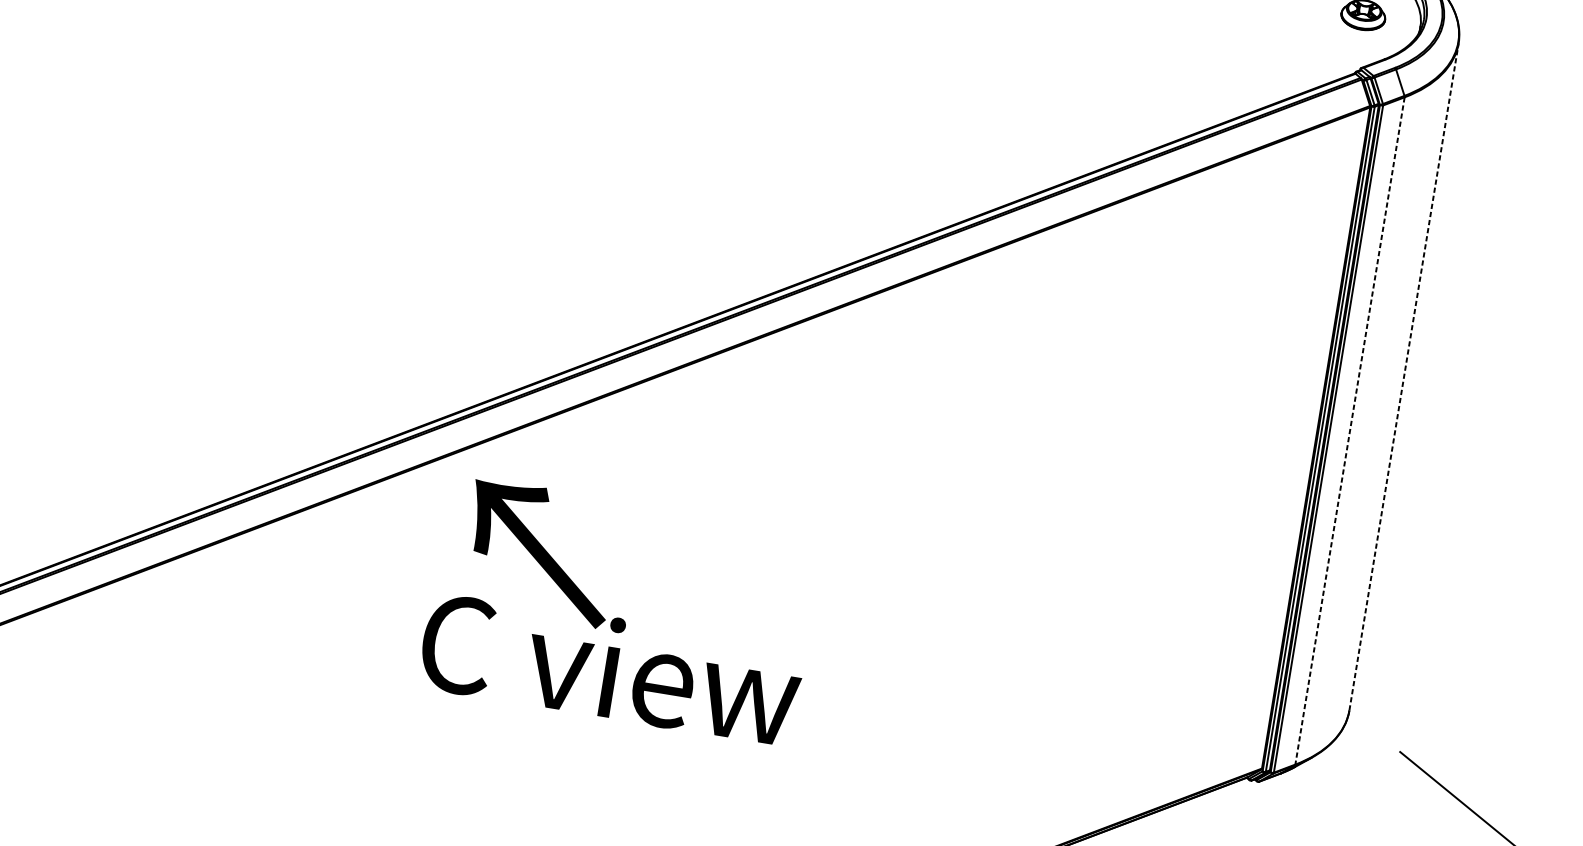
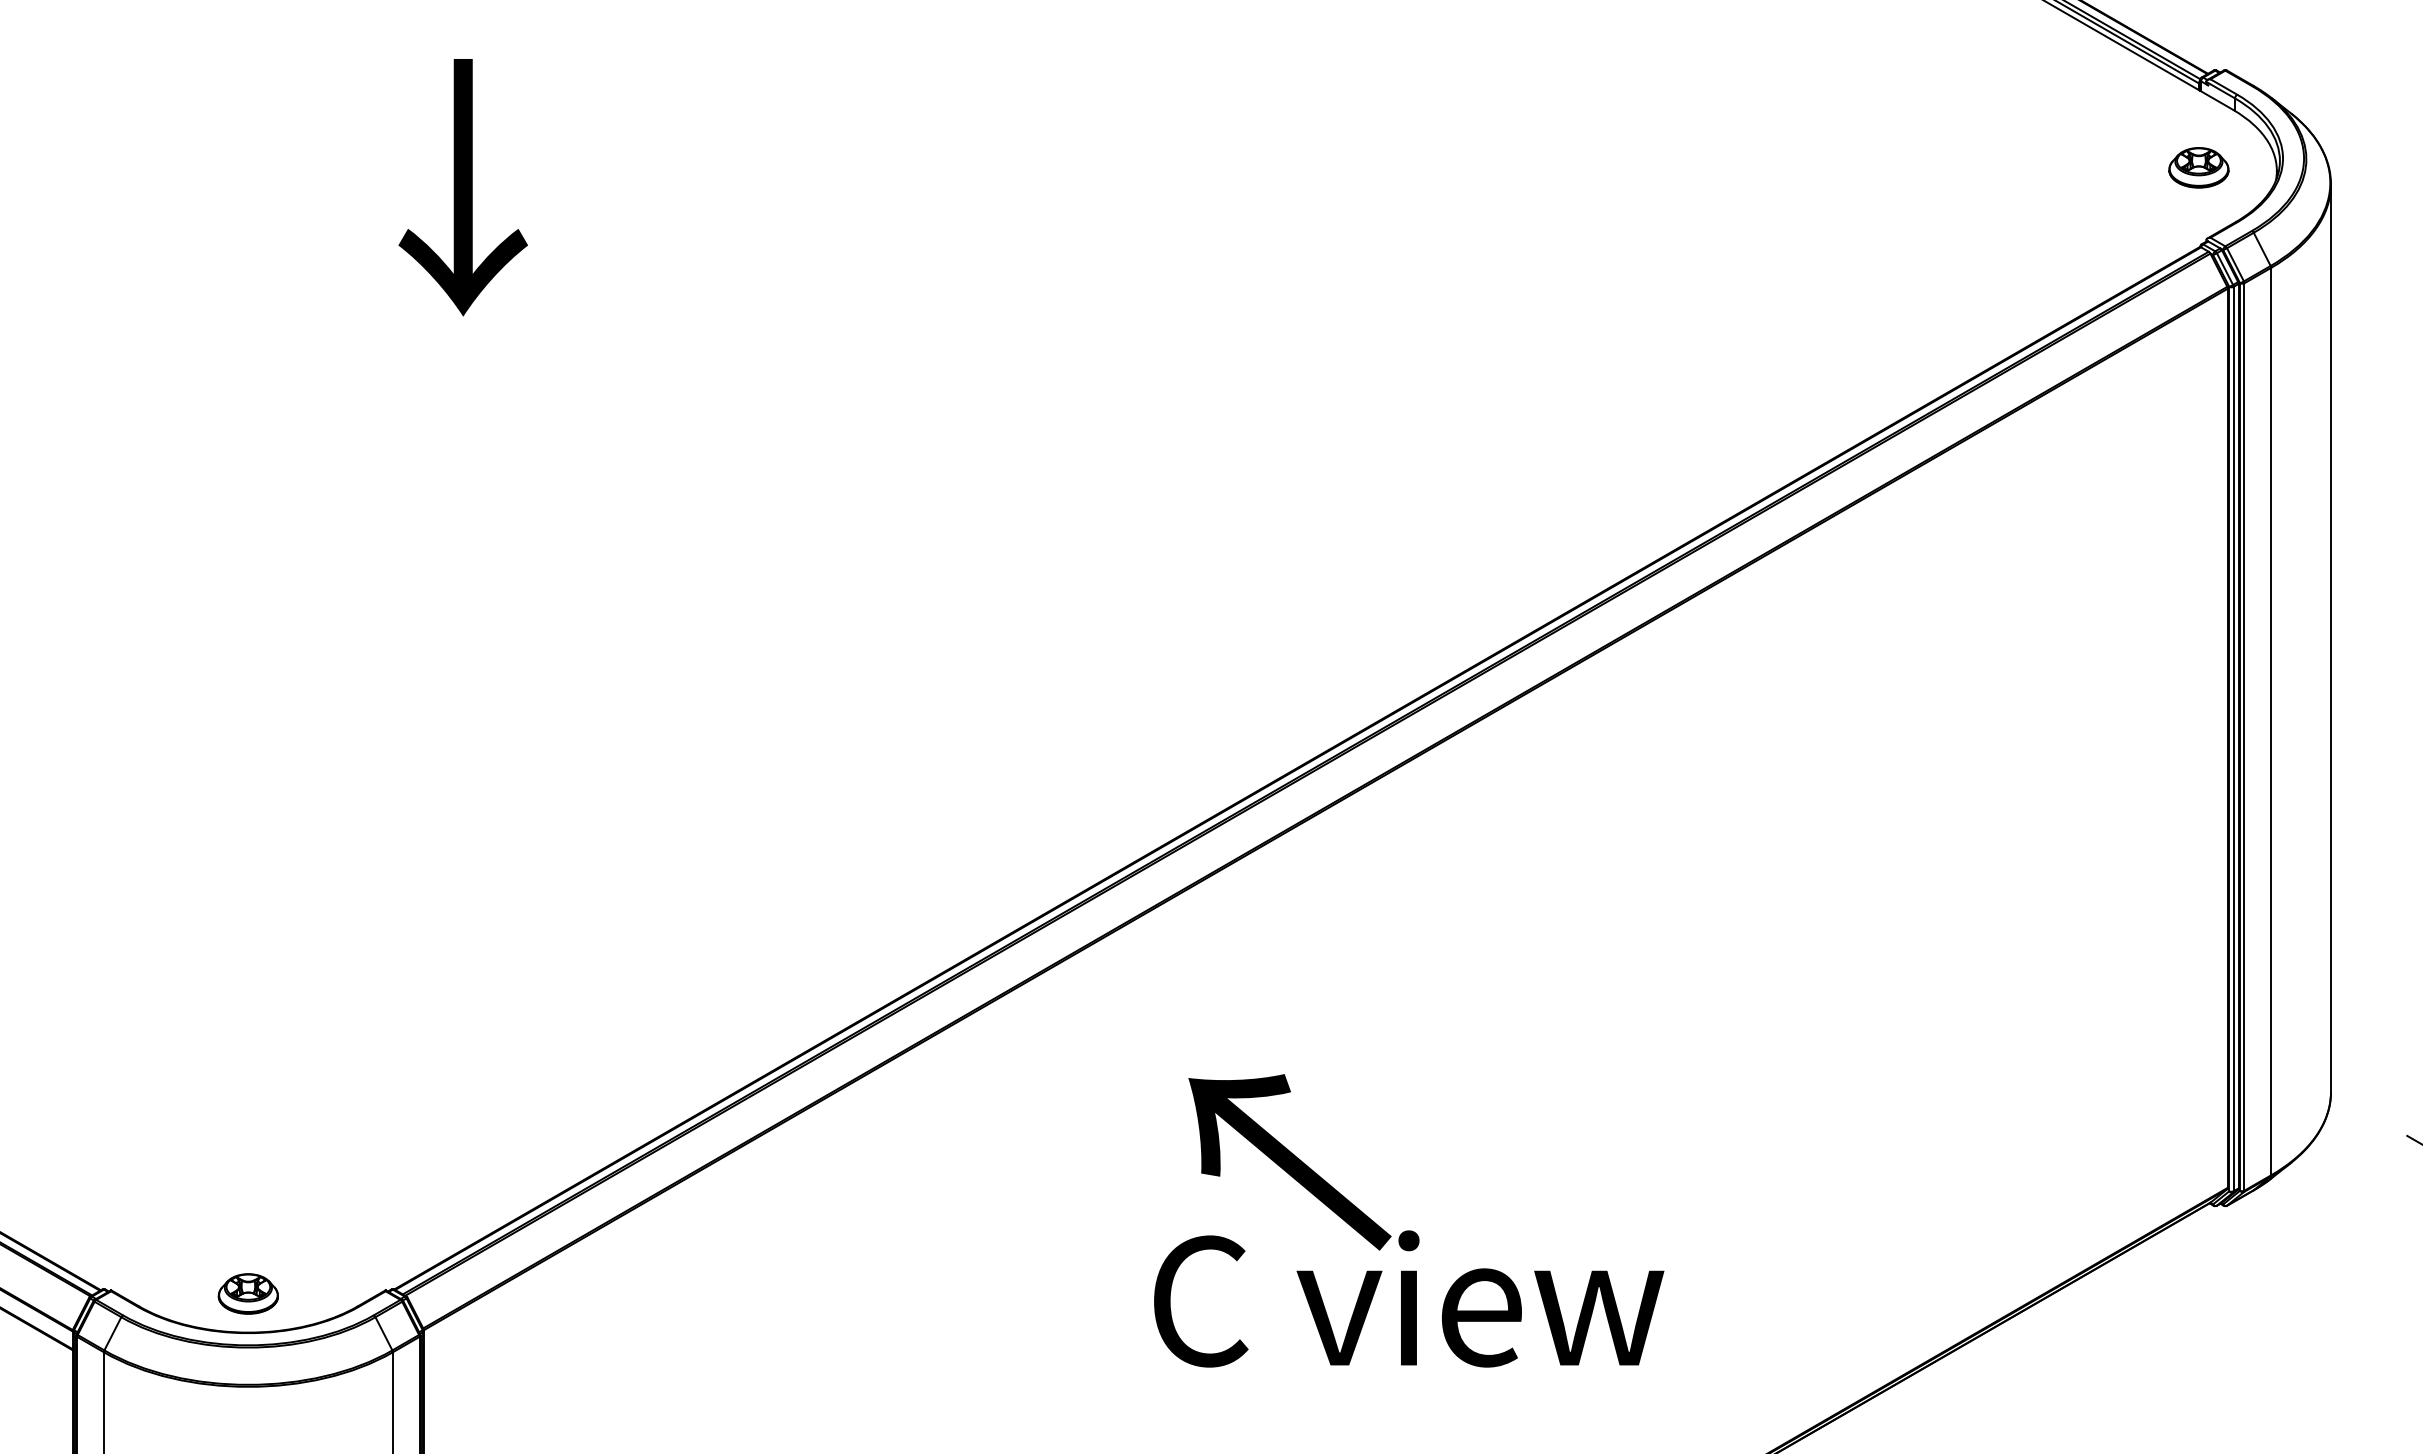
line: (1404, 377) -> (2331, 638), dashed -> solid
line: (1350, 430) -> (2271, 721), dashed -> solid
text: (620, 610) -> (1409, 1220), moved

